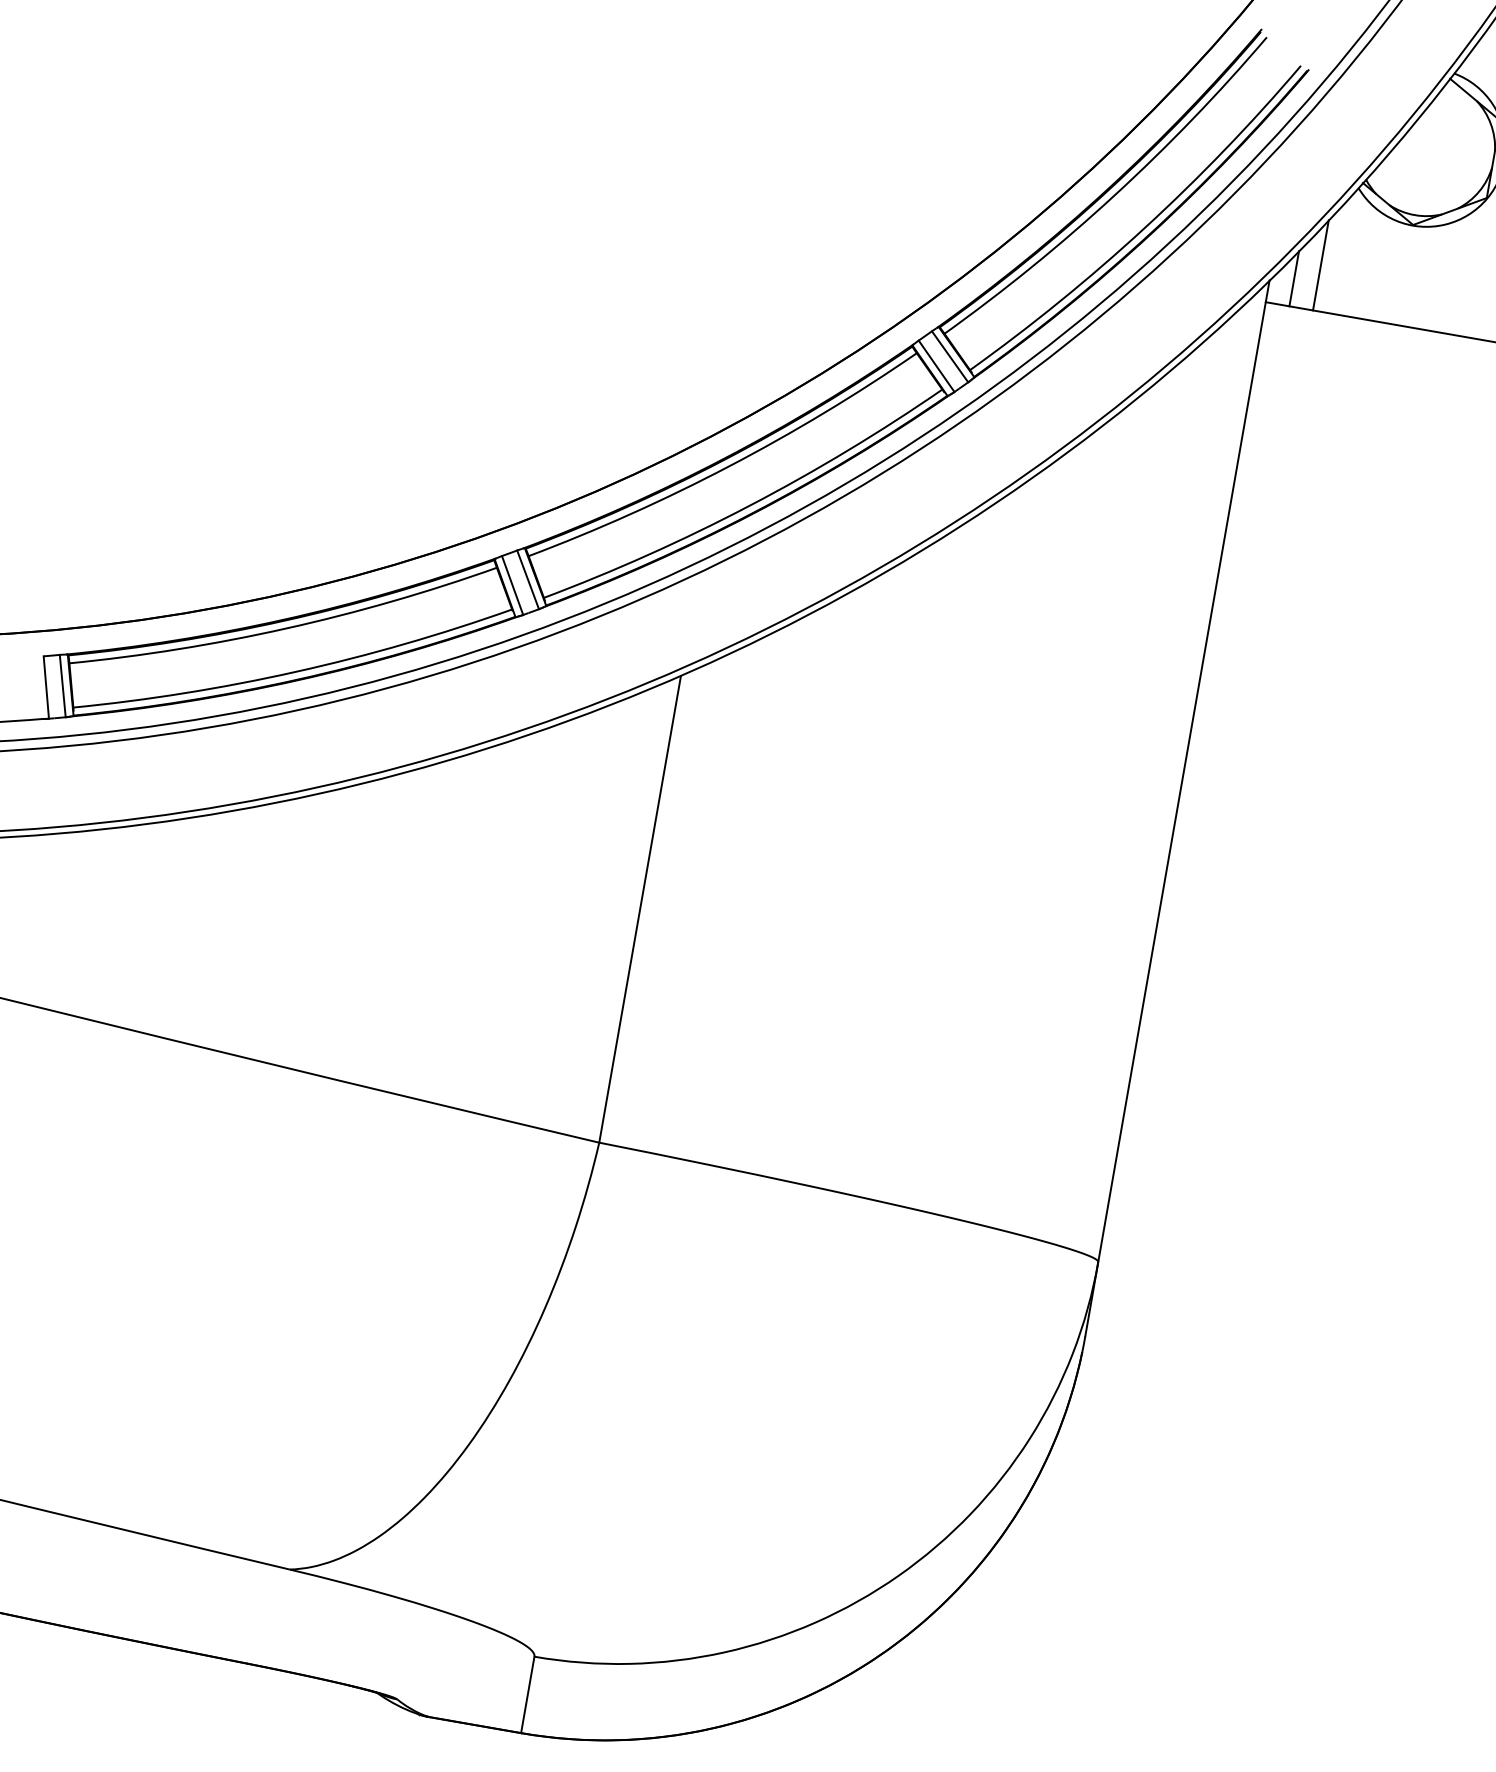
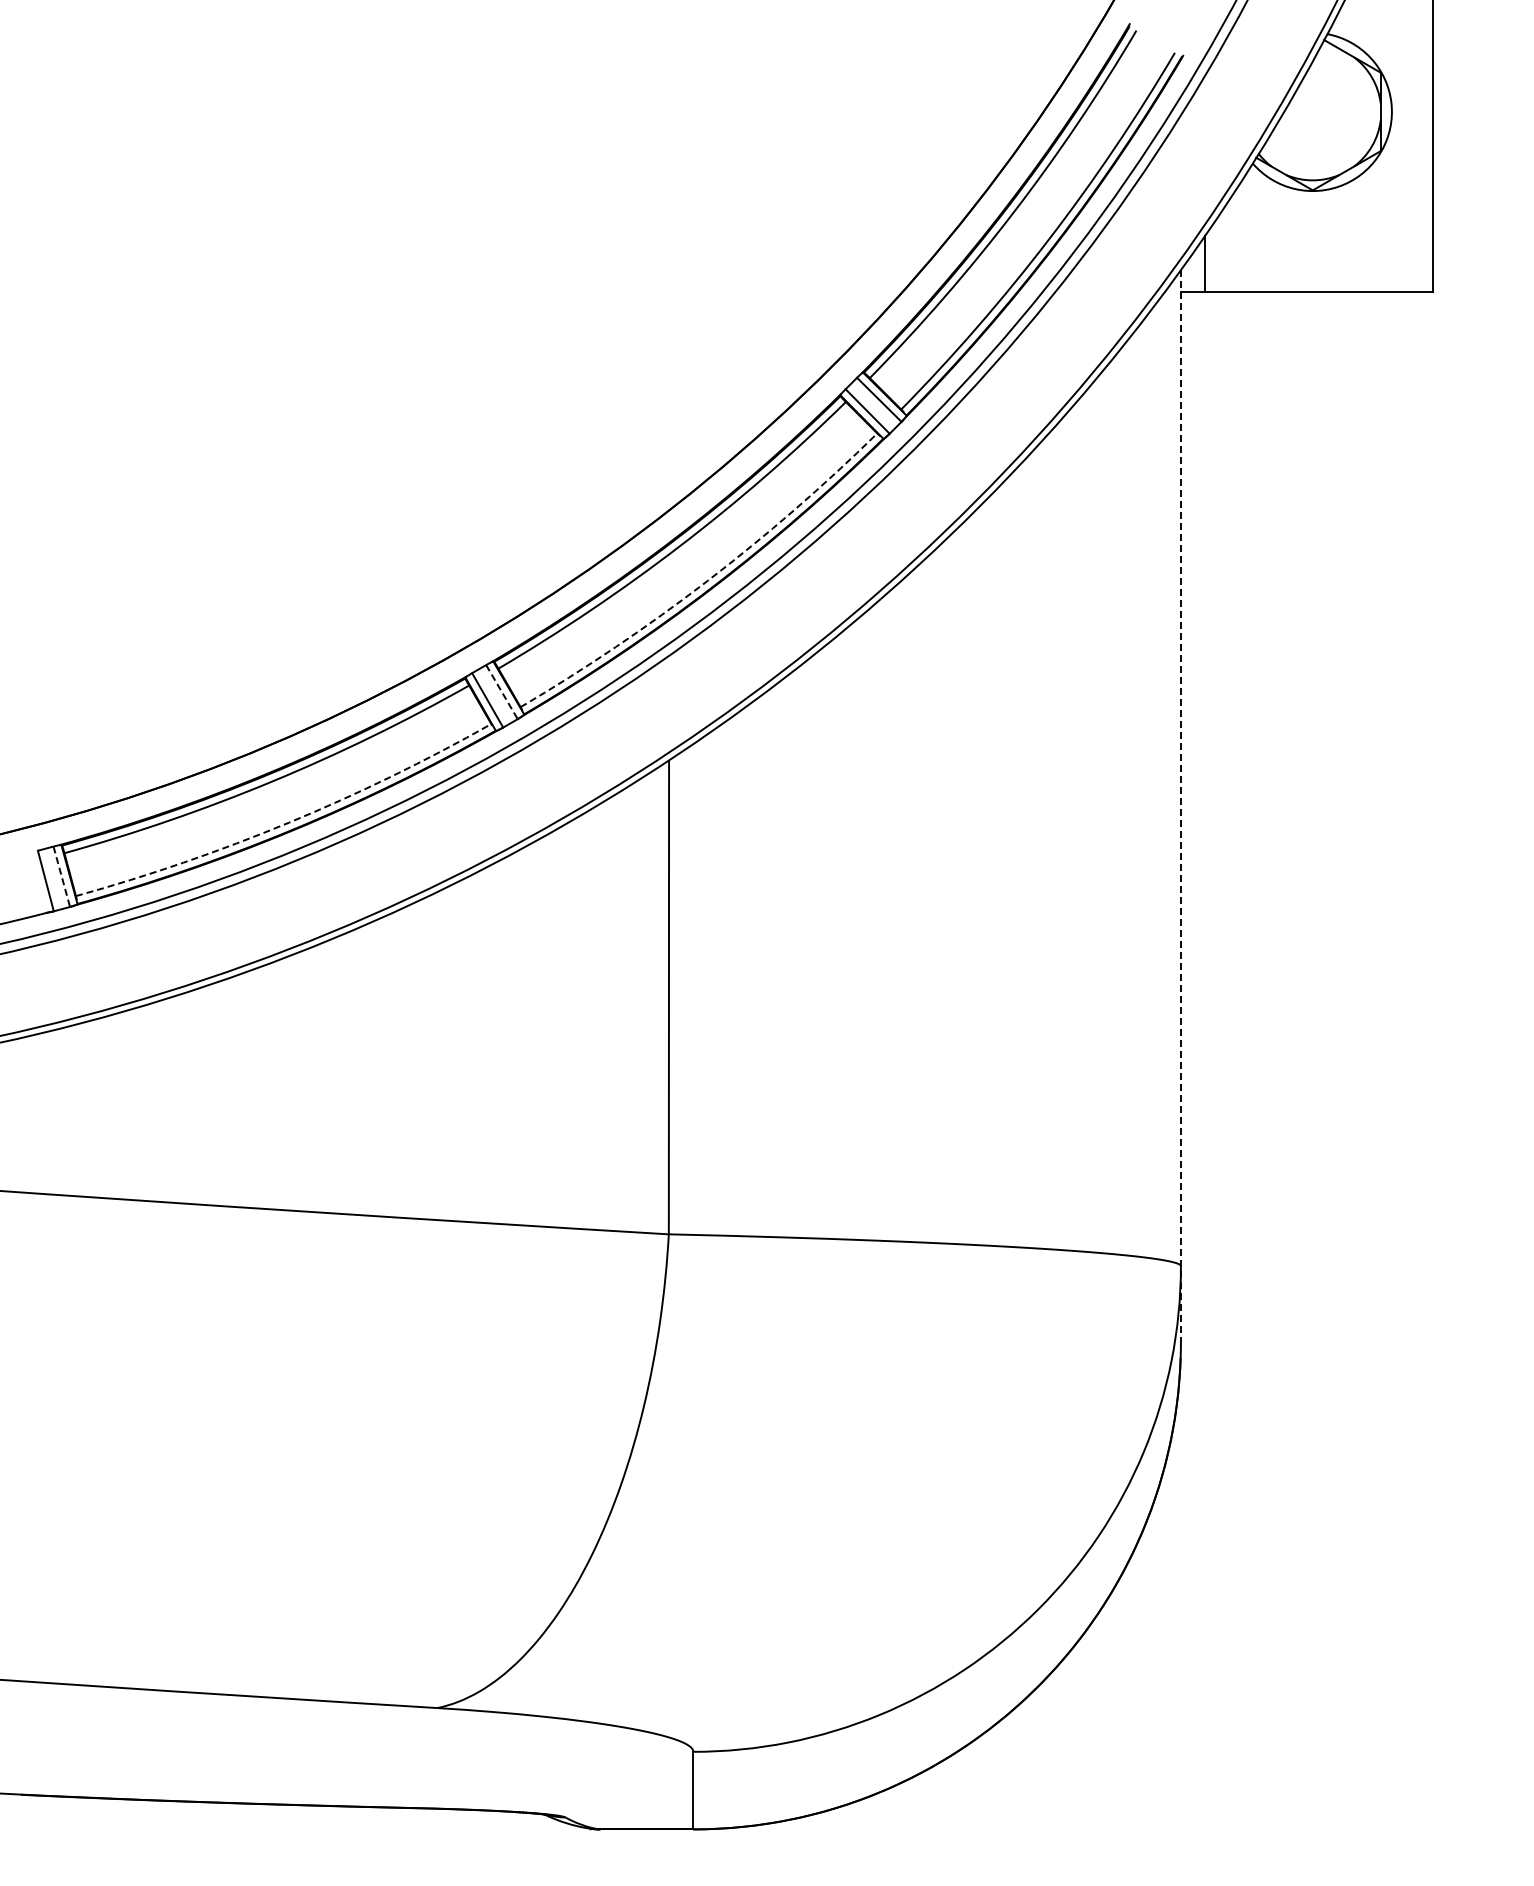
line: (1320, 264) -> (1228, 245), removed
arc: (749, 506) -> (707, 581), solid -> dashed
line: (528, 580) -> (502, 692), solid -> dashed
arc: (295, 671) -> (288, 822), solid -> dashed
line: (62, 686) -> (61, 877), solid -> dashed
line: (1176, 809) -> (1180, 806), solid -> dashed

